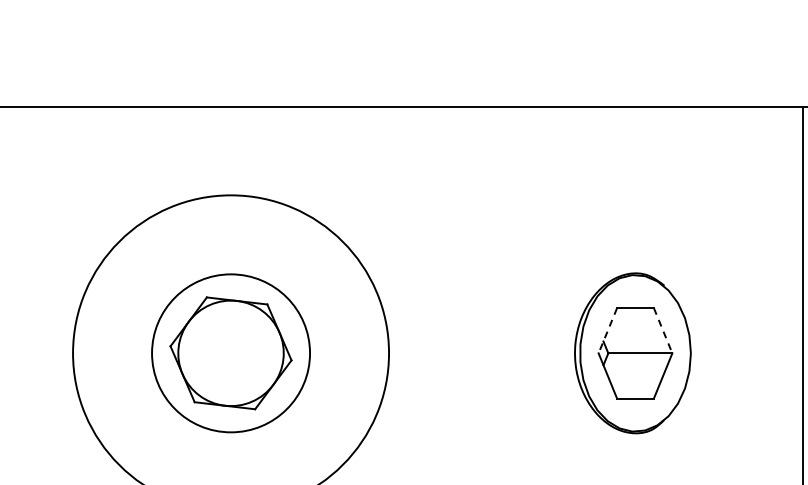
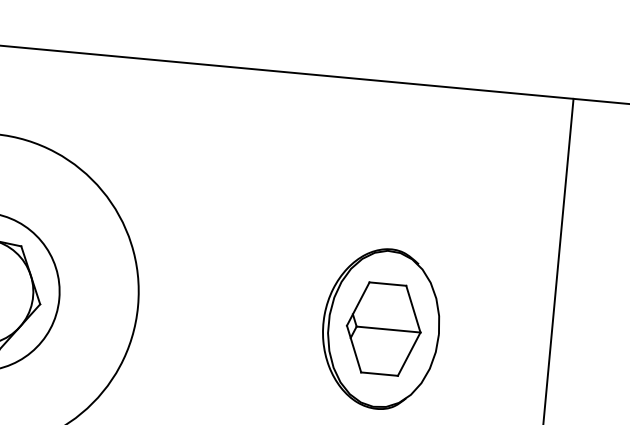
line: (607, 331) -> (357, 304), dashed -> solid
line: (663, 331) -> (413, 309), dashed -> solid

